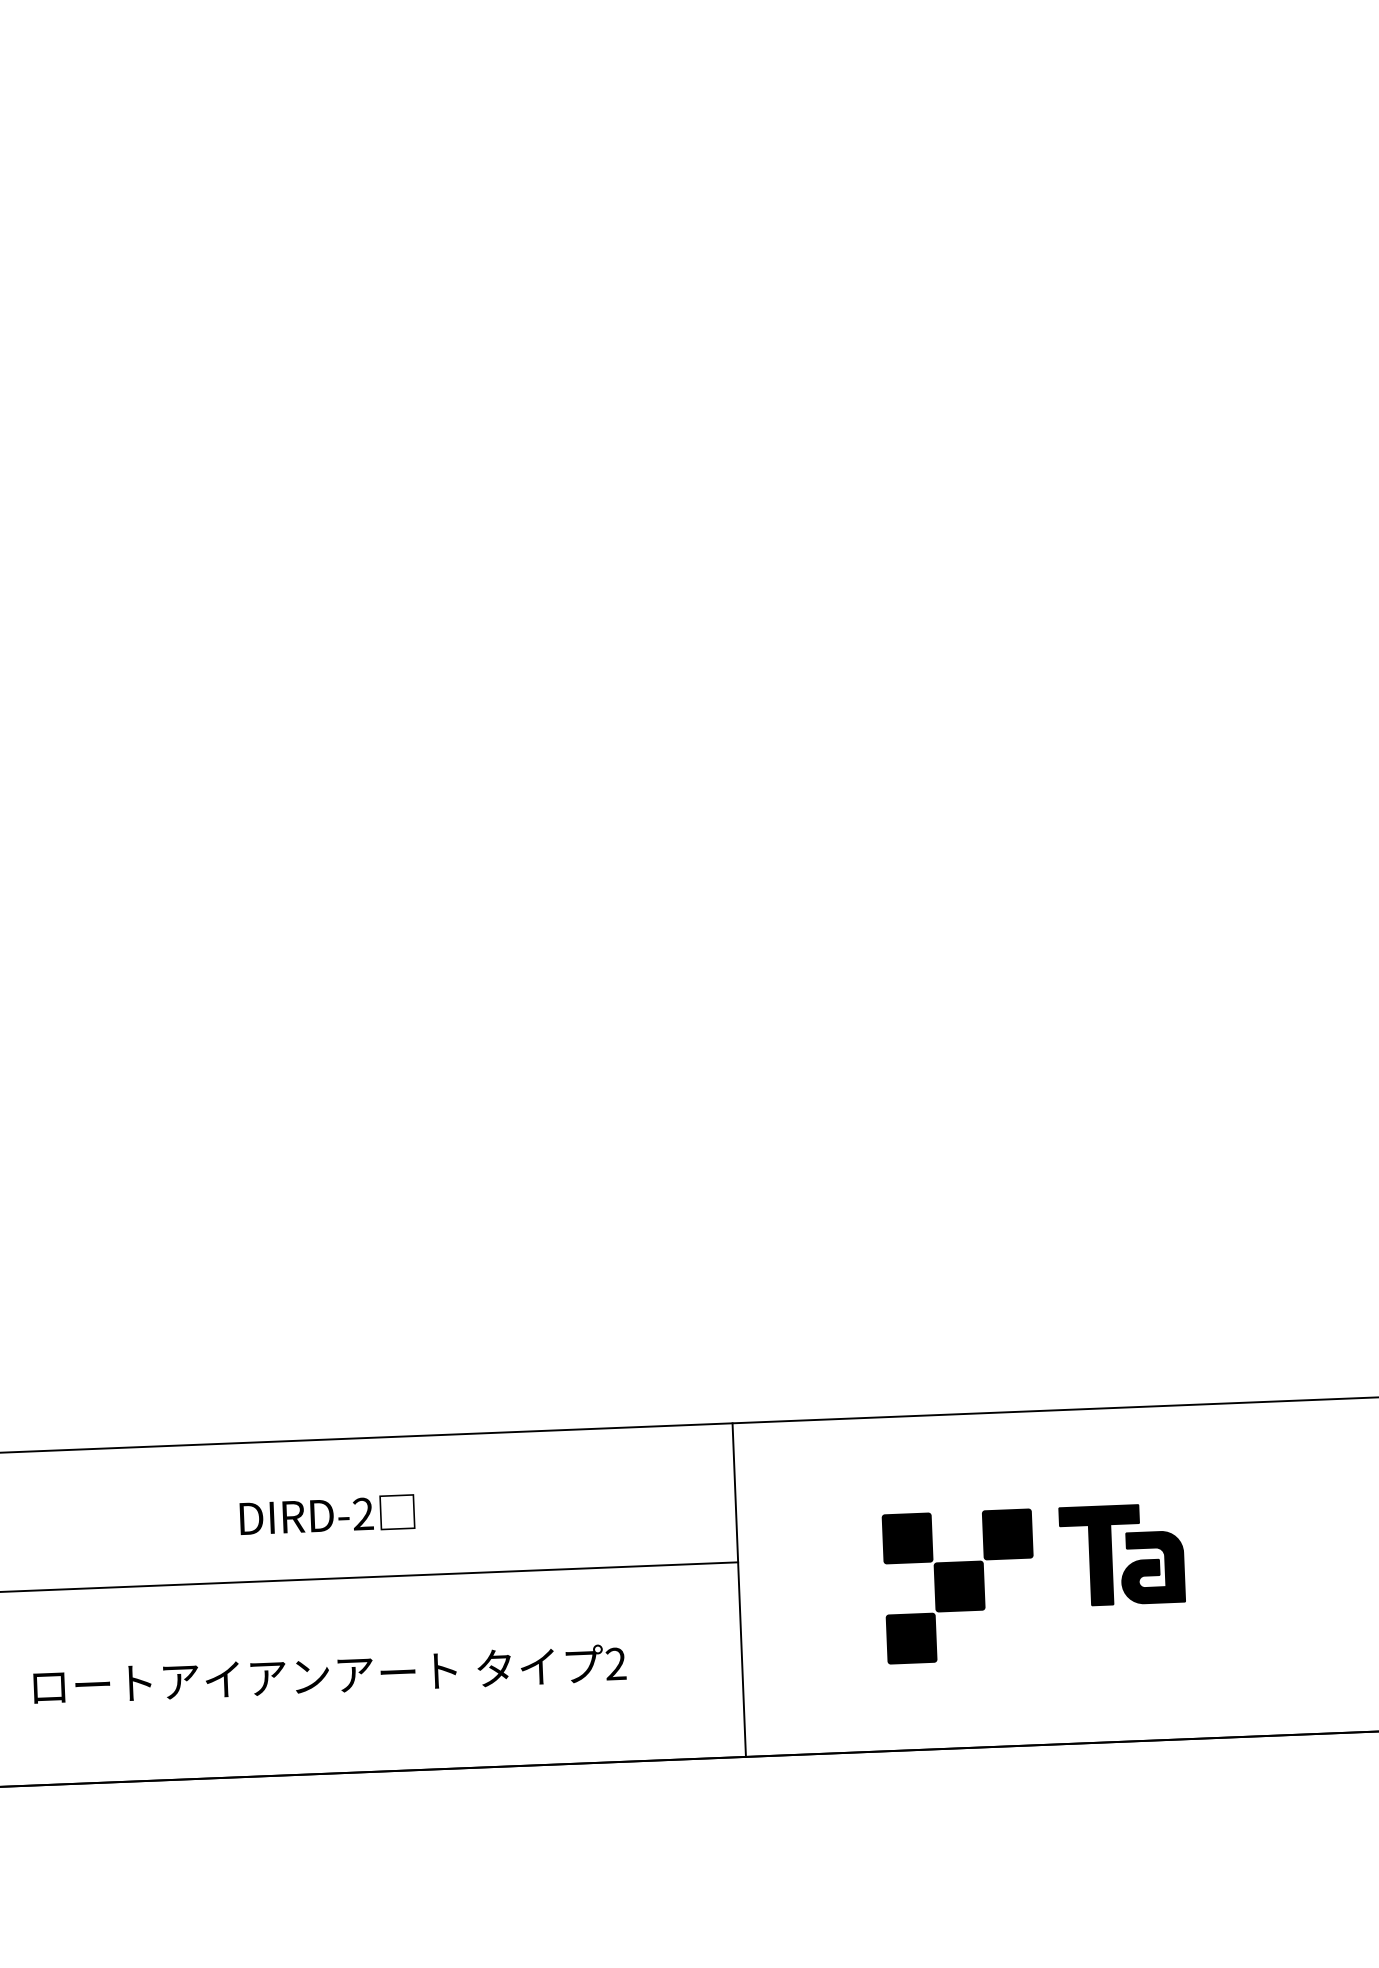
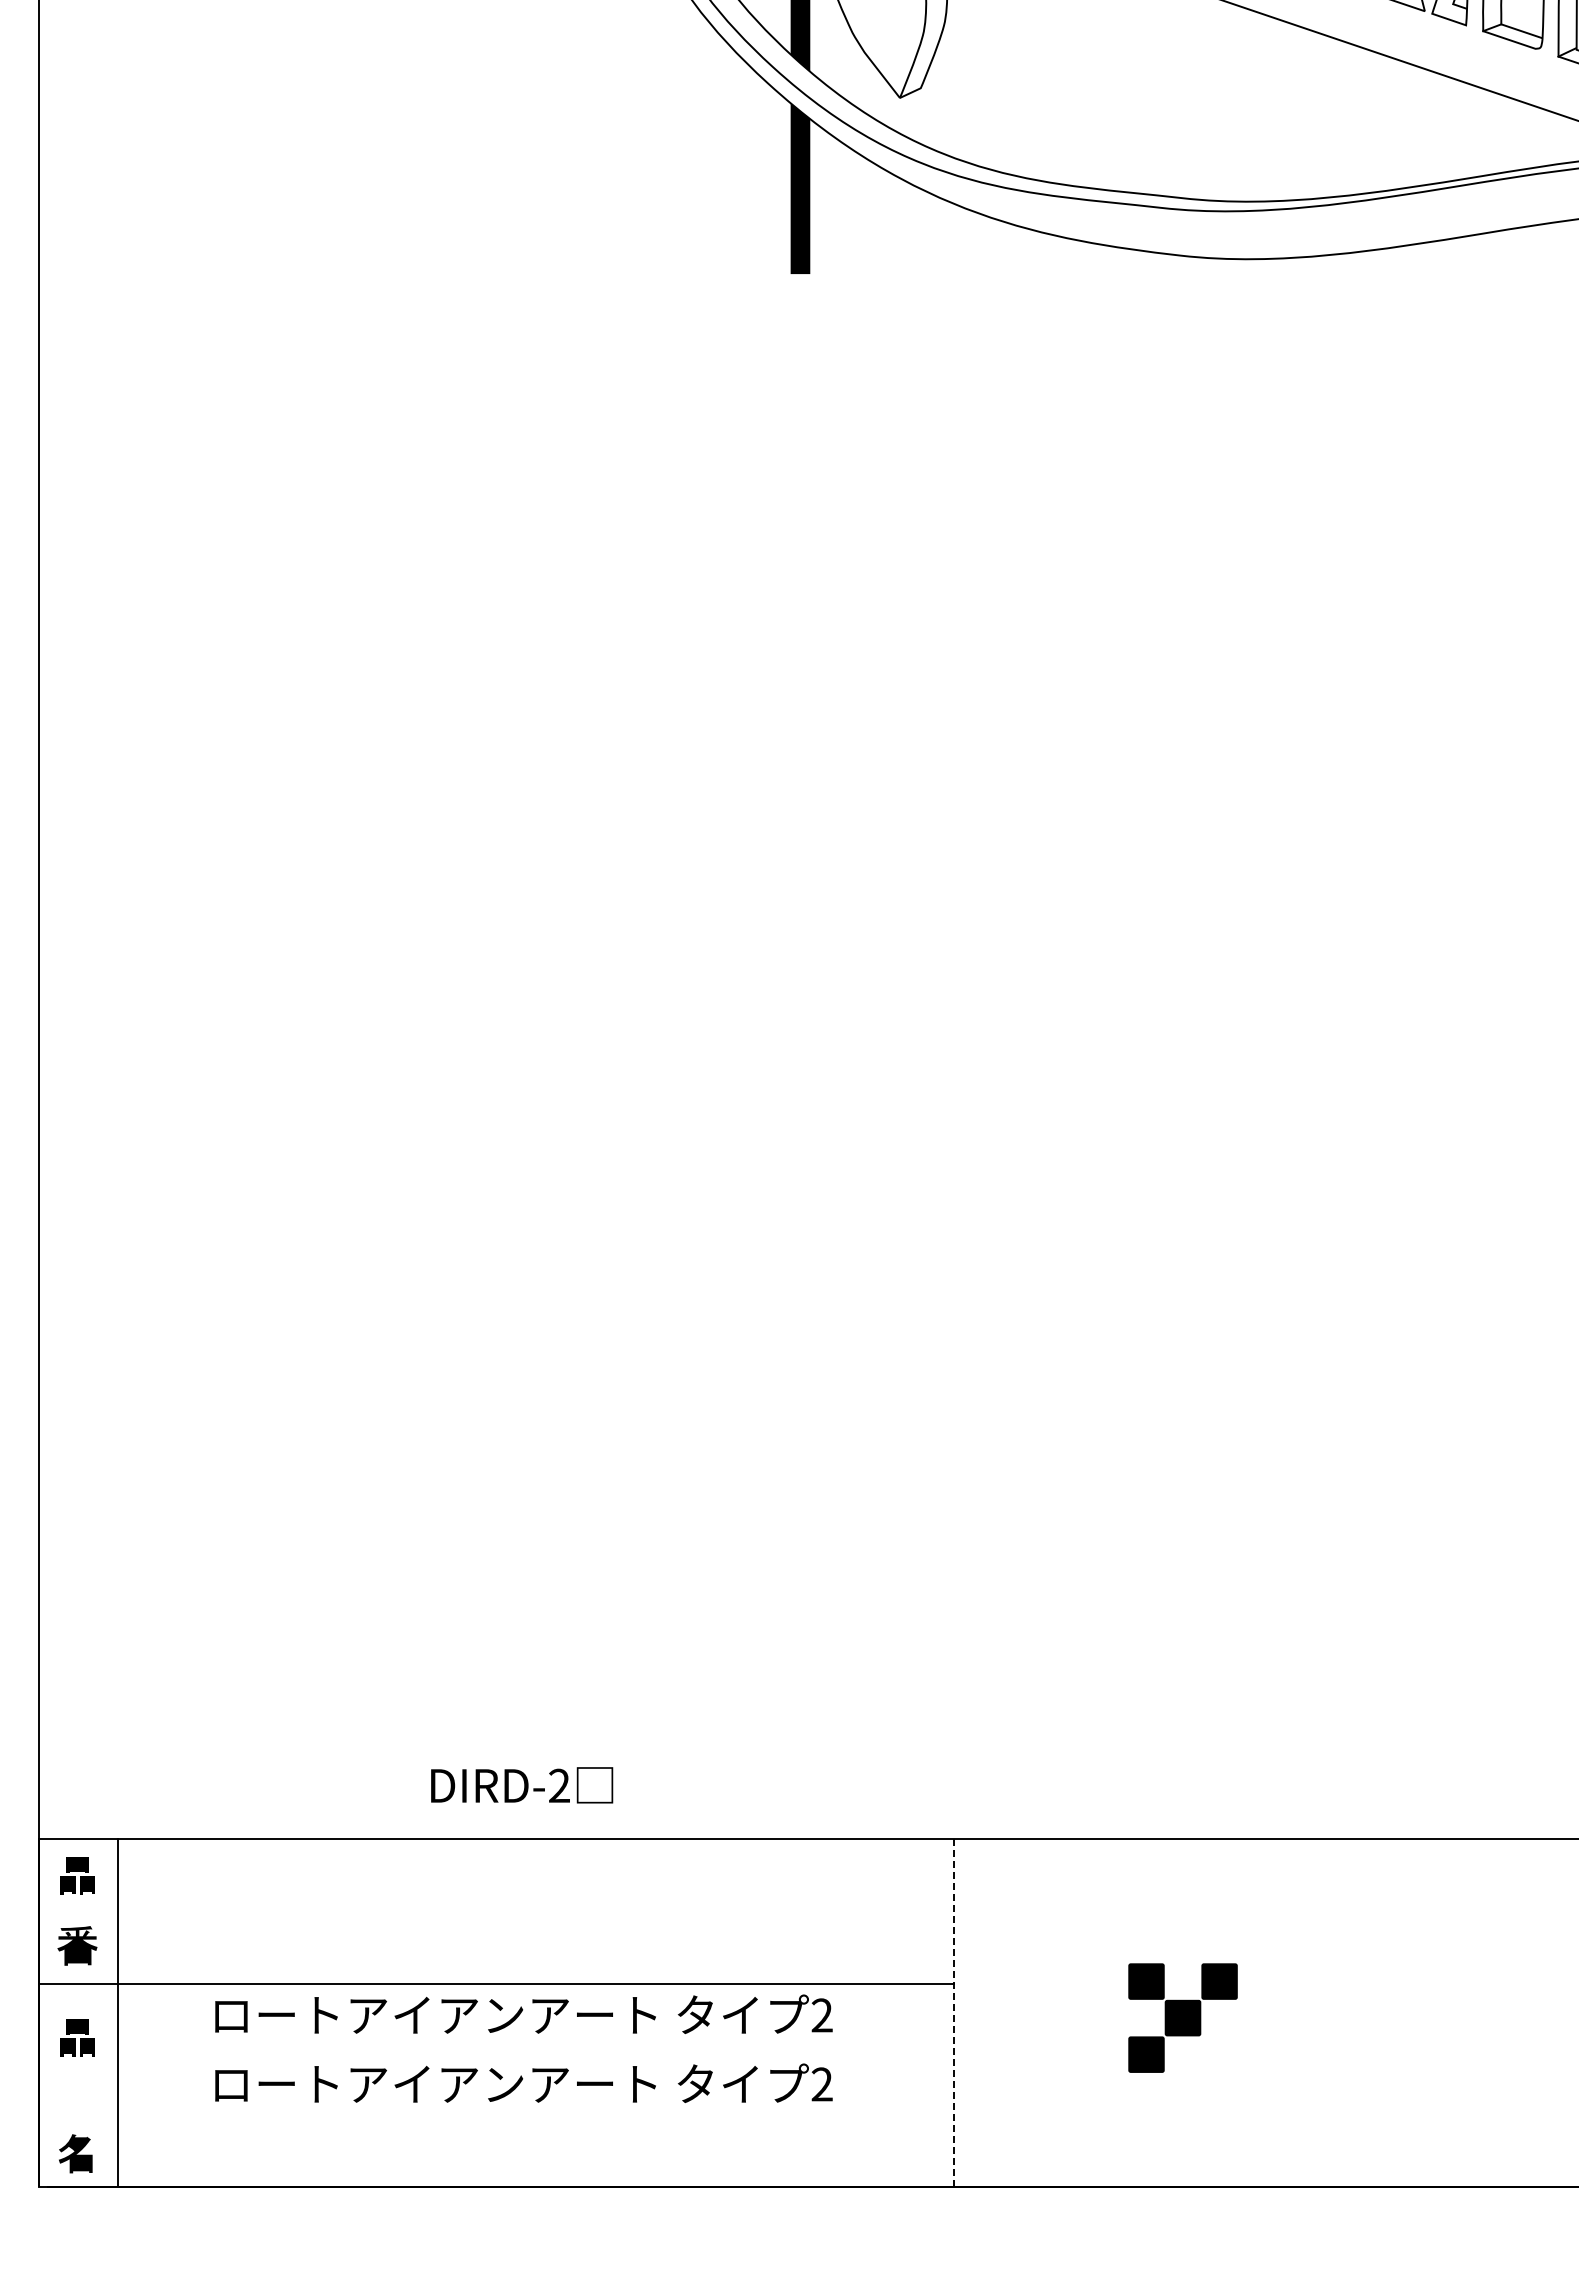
part: (327, 1515) -> (522, 1785), moved
fill: (1101, 1555) -> (1331, 1991), removed
part: (1152, 1567) -> (1384, 2006), removed
part: (959, 1585) -> (1182, 2017), size x0.7
line: (739, 1589) -> (953, 2012), solid -> dashed
part: (326, 1607) -> (523, 2013), added

